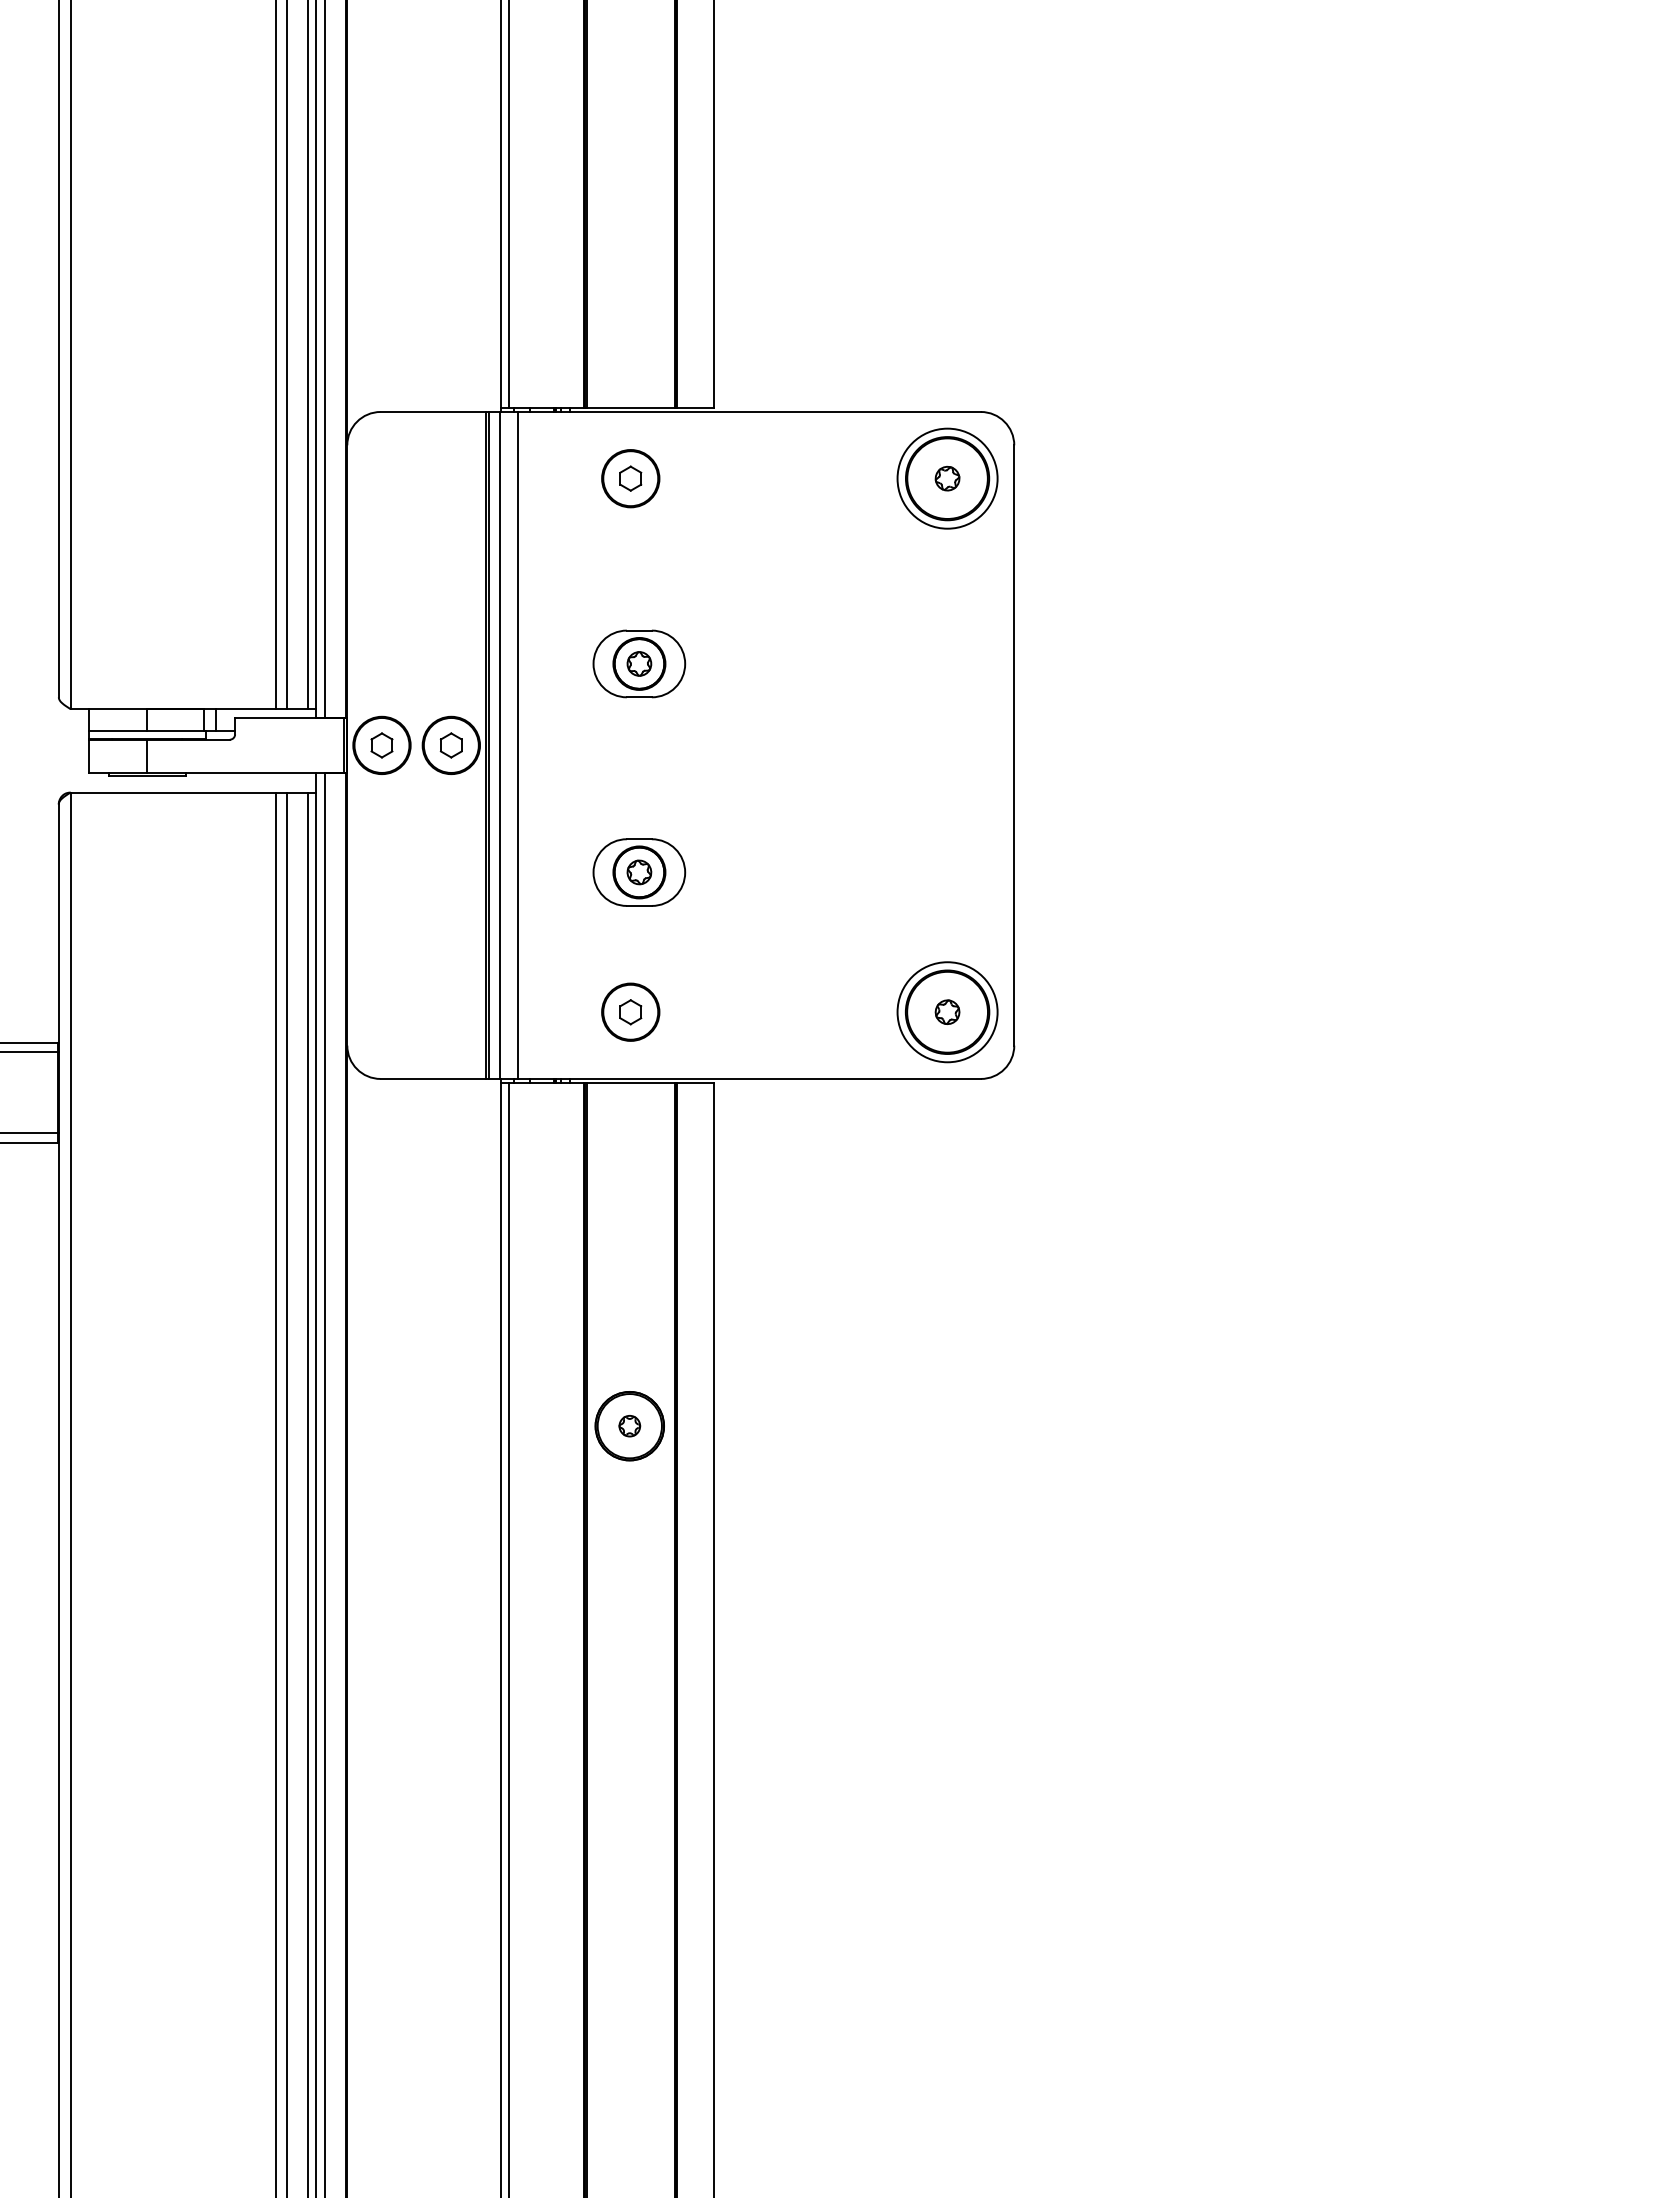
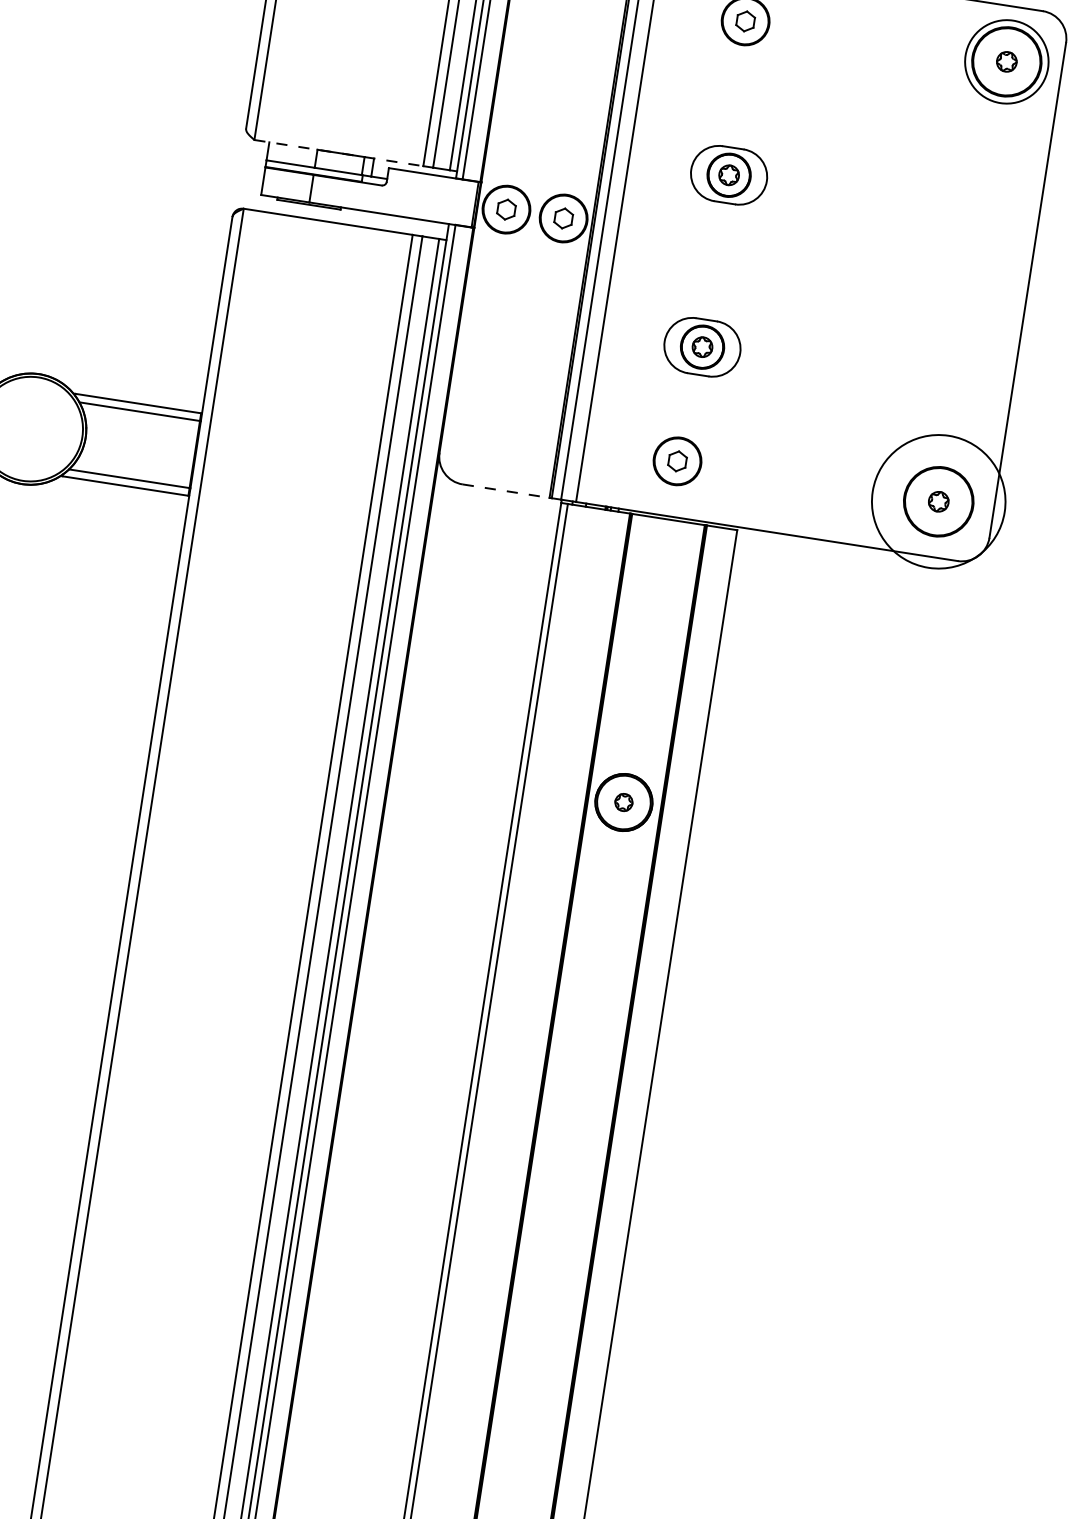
line: (173, 709) -> (339, 153), solid -> dashed
circle: (947, 1012) -> (938, 502), size x1.6
line: (433, 1078) -> (506, 490), solid -> dashed

